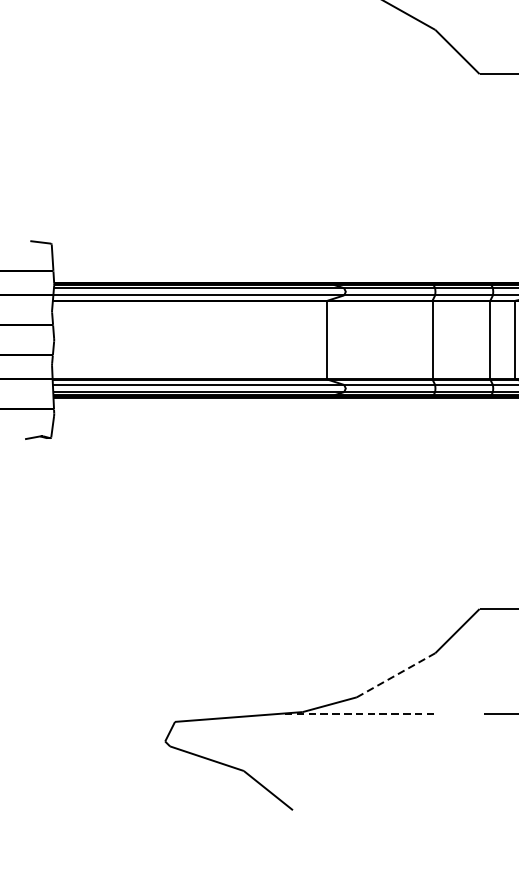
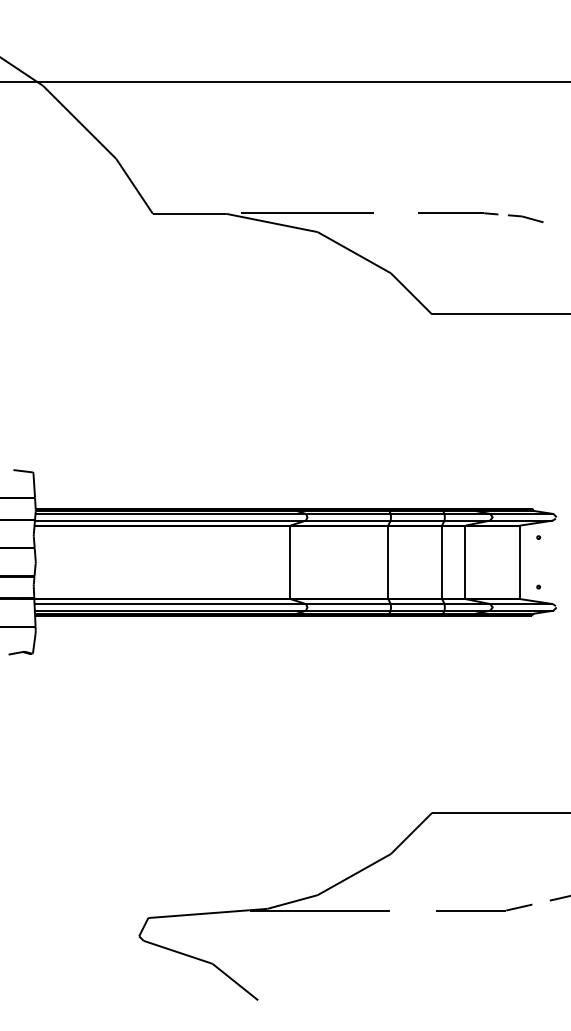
line: (396, 675) -> (354, 874), dashed -> solid
line: (358, 713) -> (319, 910), dashed -> solid

